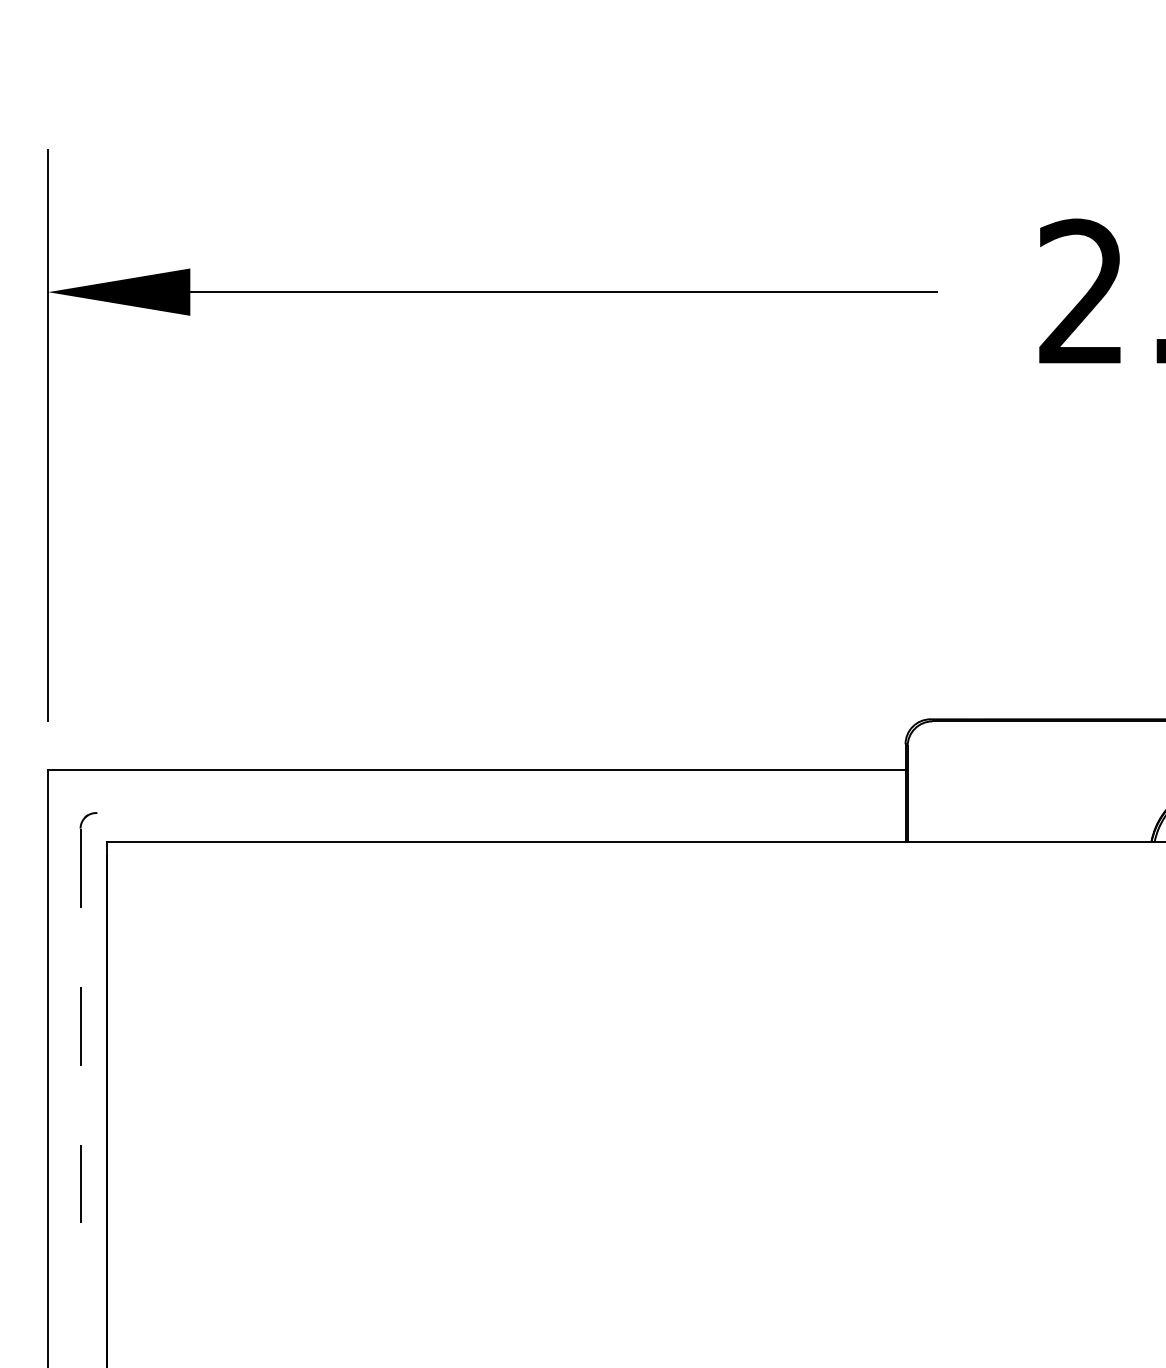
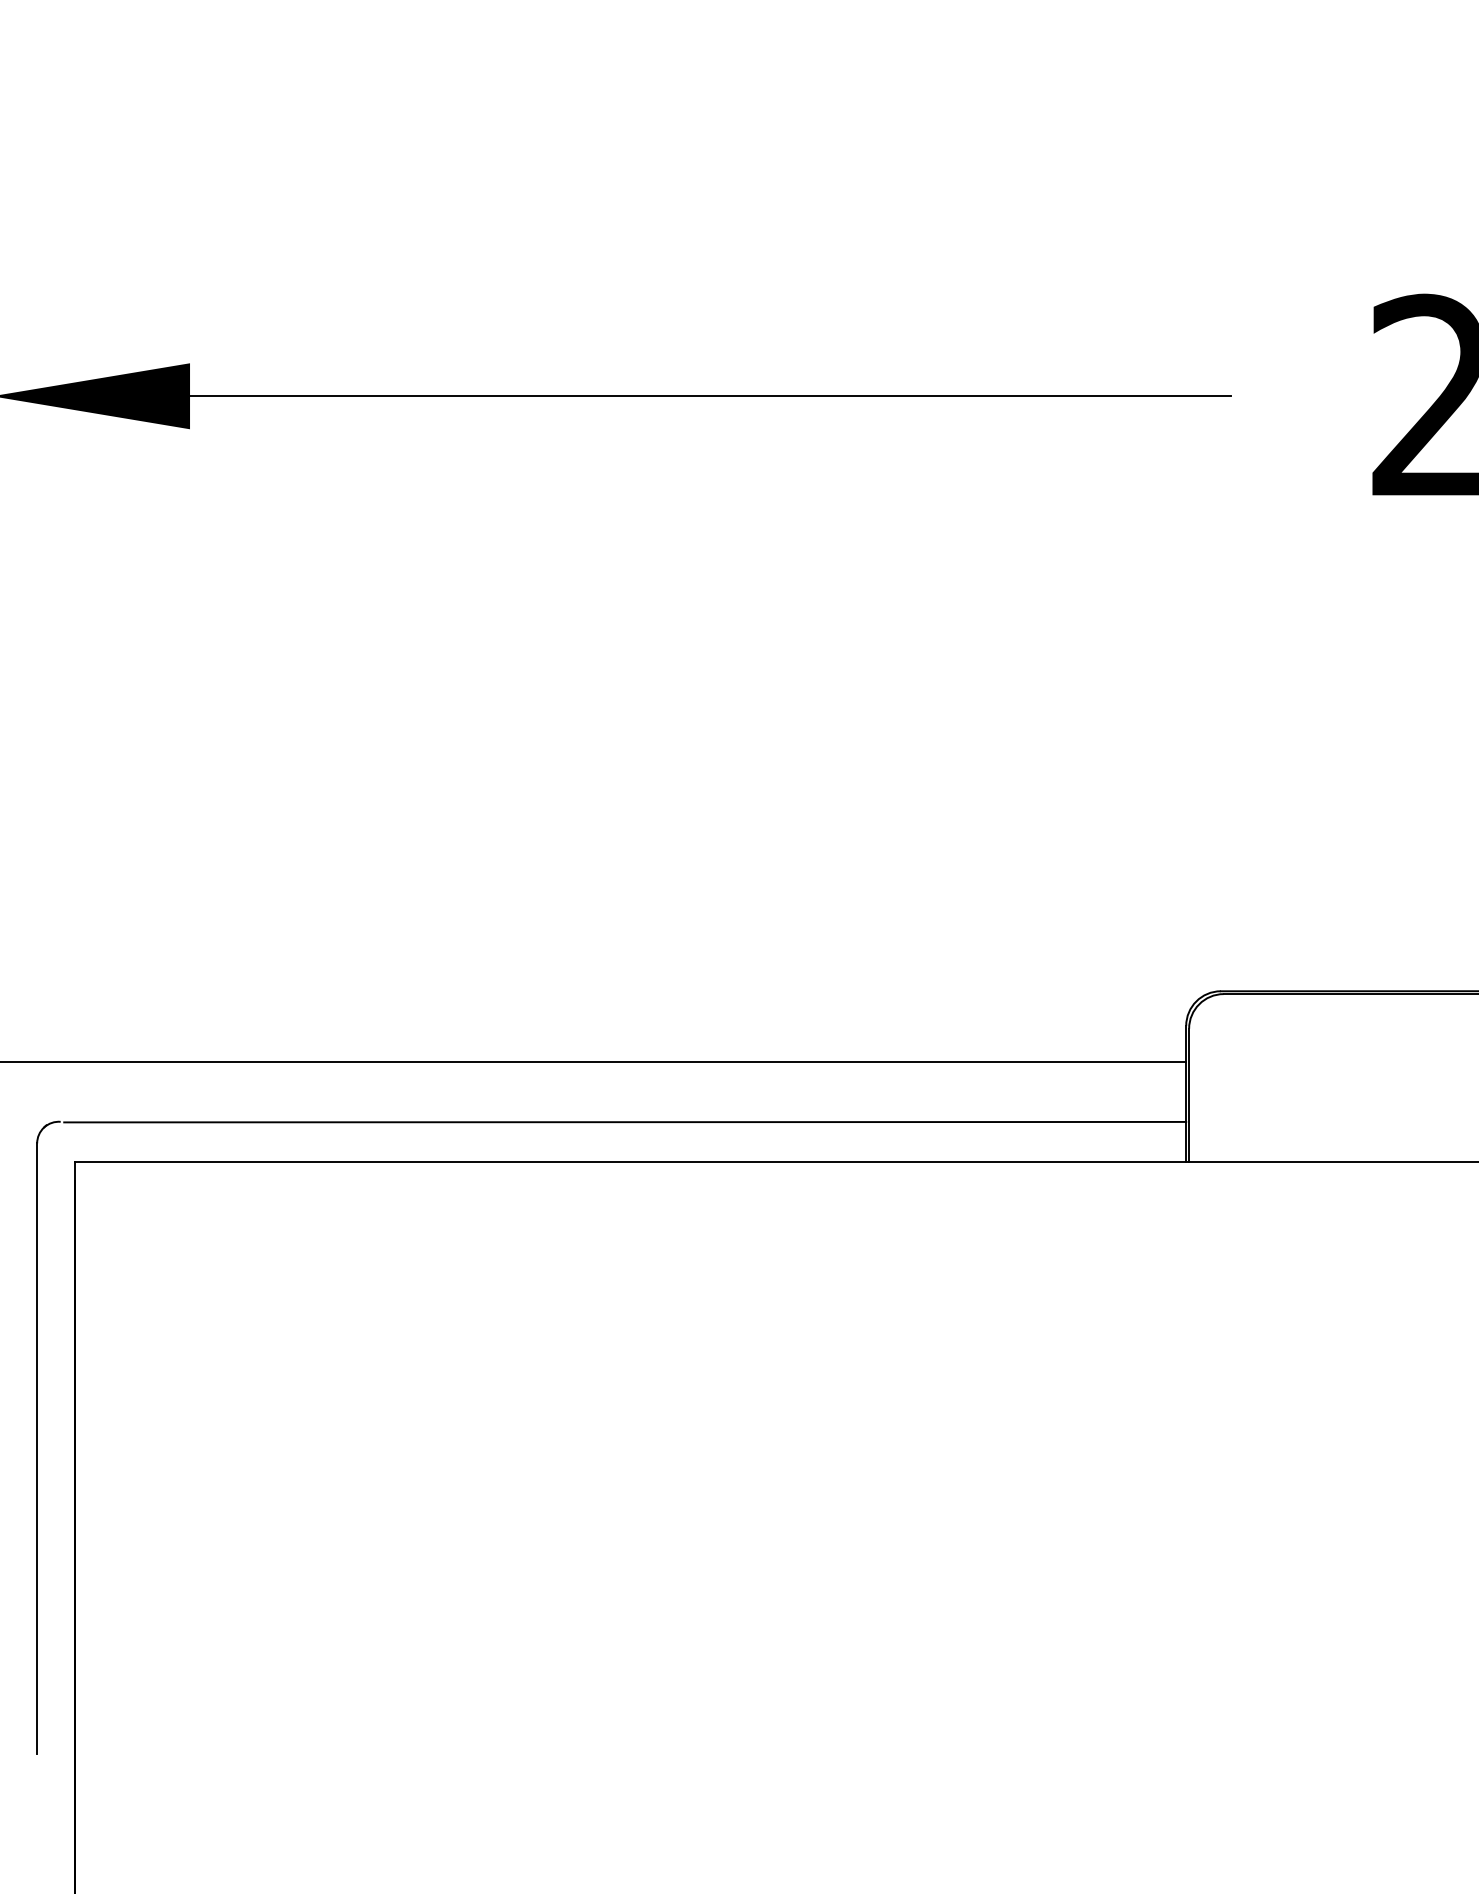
line: (502, 813) -> (624, 1122), added
line: (80, 1048) -> (37, 1449), dashed -> solid

